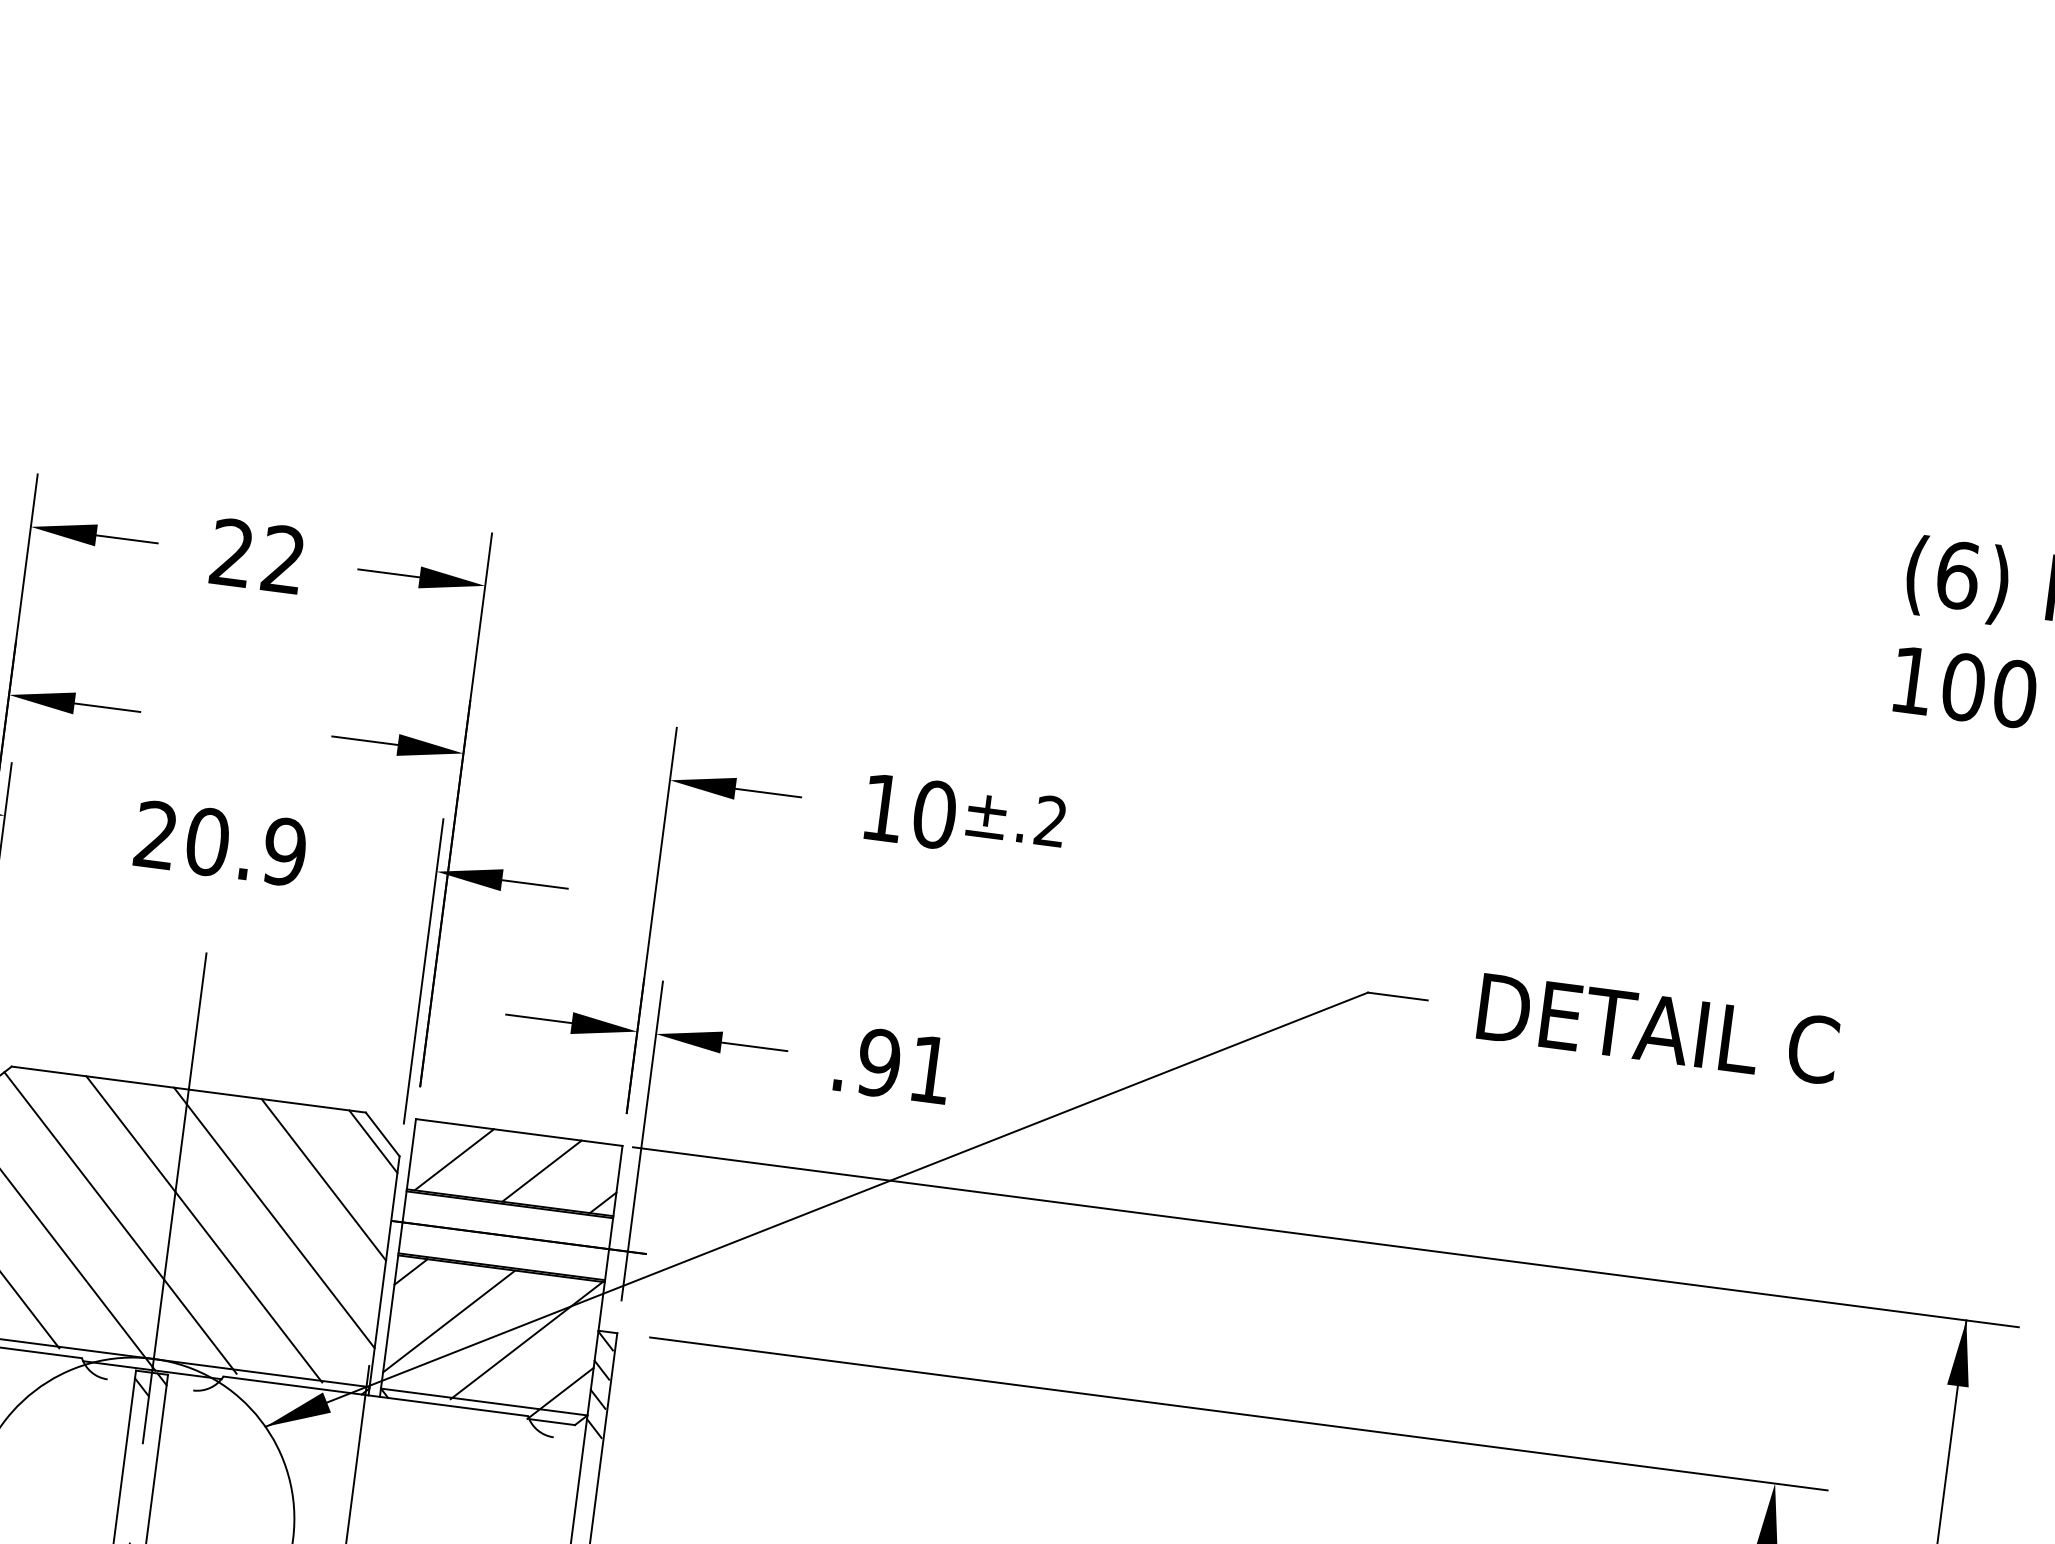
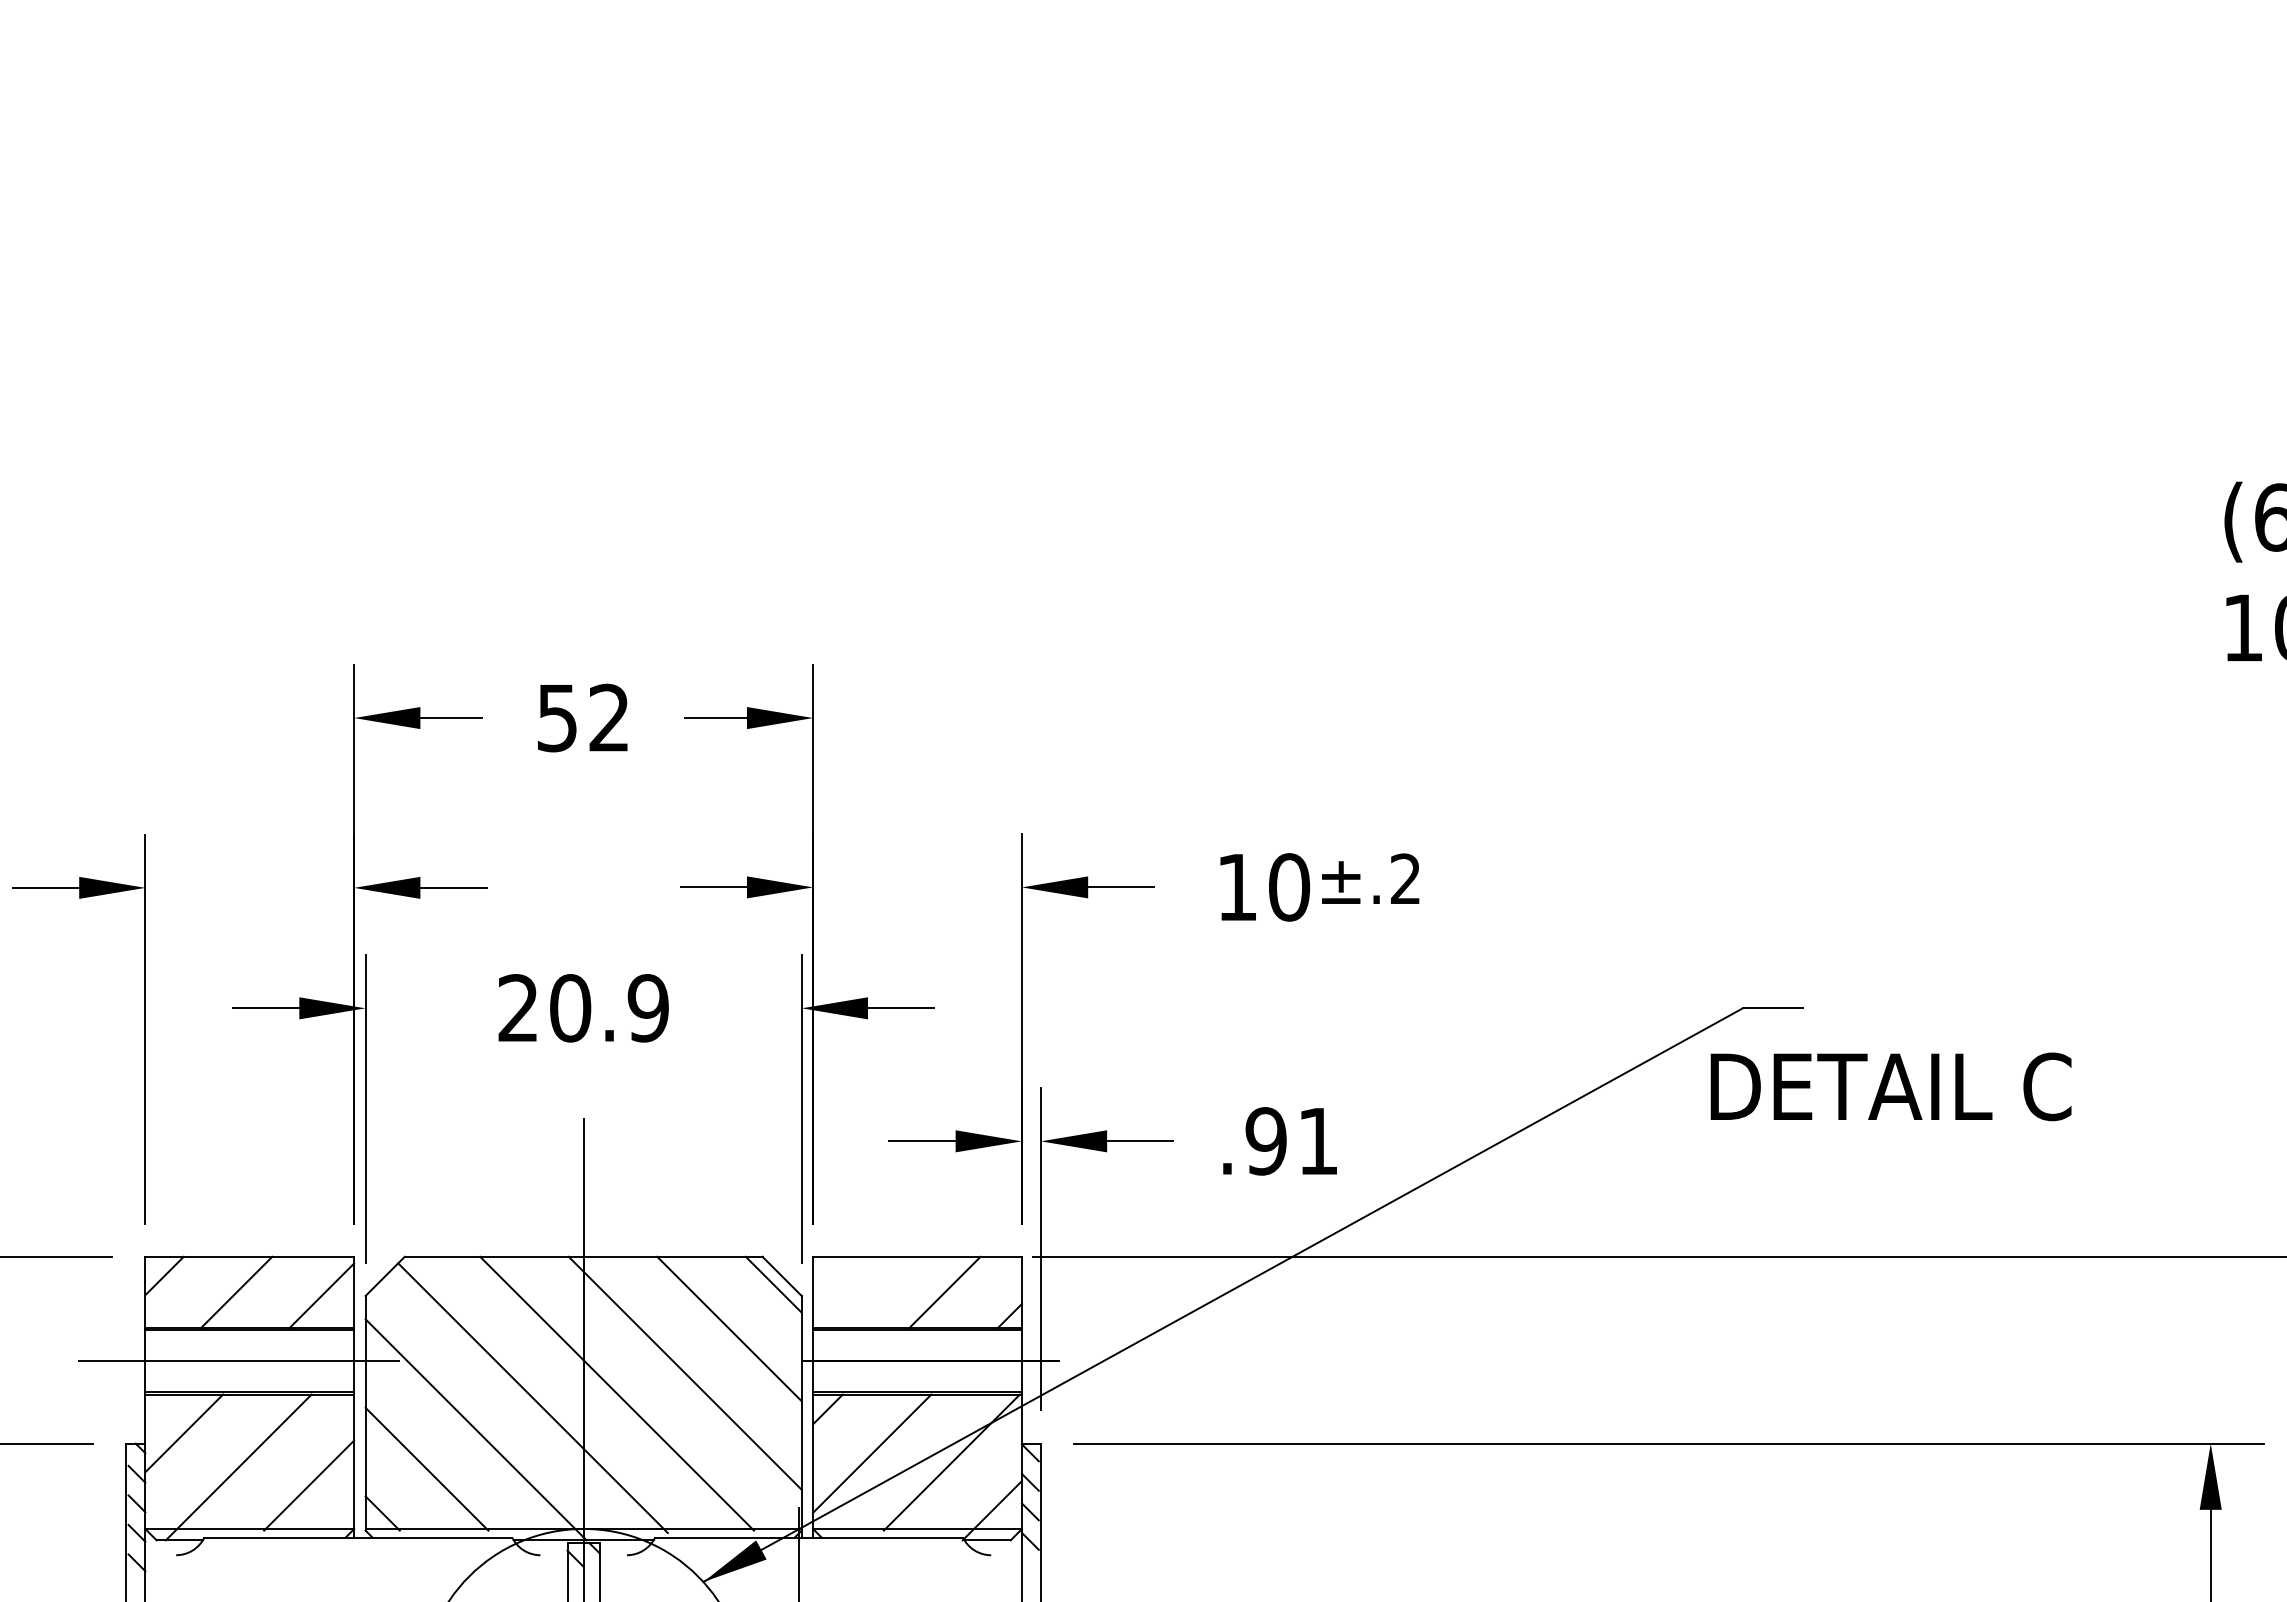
text: (231, 552) -> (556, 717), 22 -> 52
text: (1657, 1028) -> (1890, 1086), moved
line: (454, 1158) -> (856, 1291), removed

